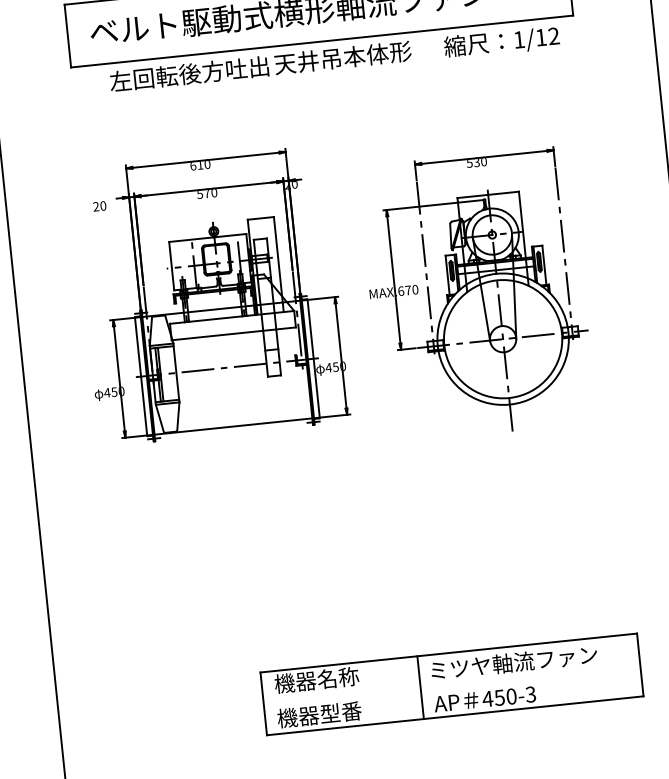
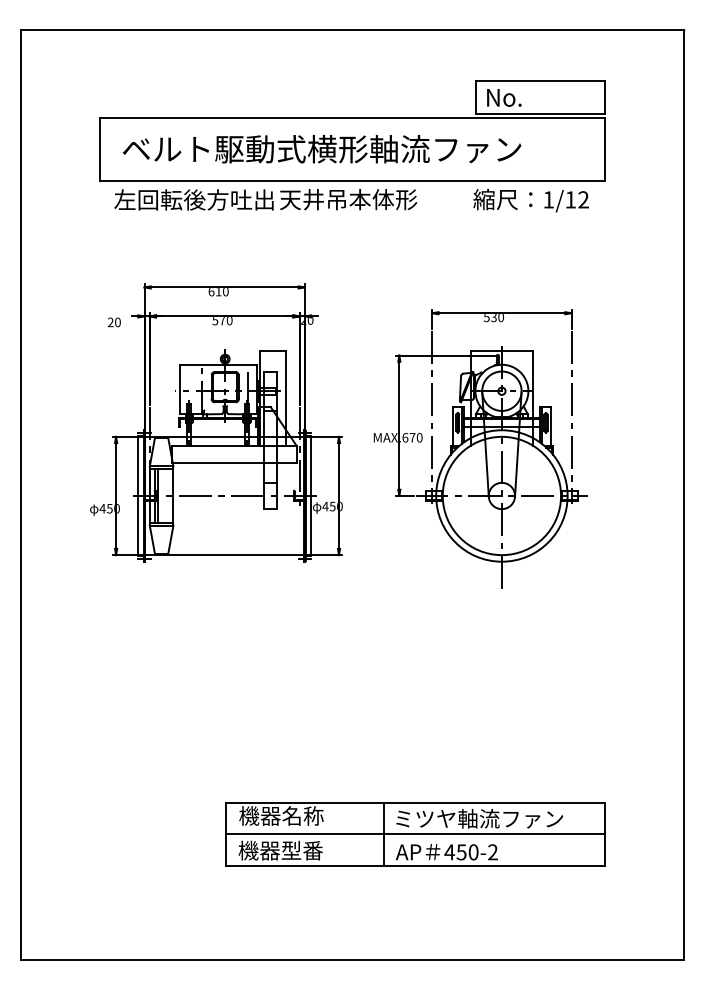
text: (260, 66) -> (265, 199), moved
line: (451, 684) -> (415, 834), added
text: (530, 694) -> (492, 852), 450-3 -> 450-2

